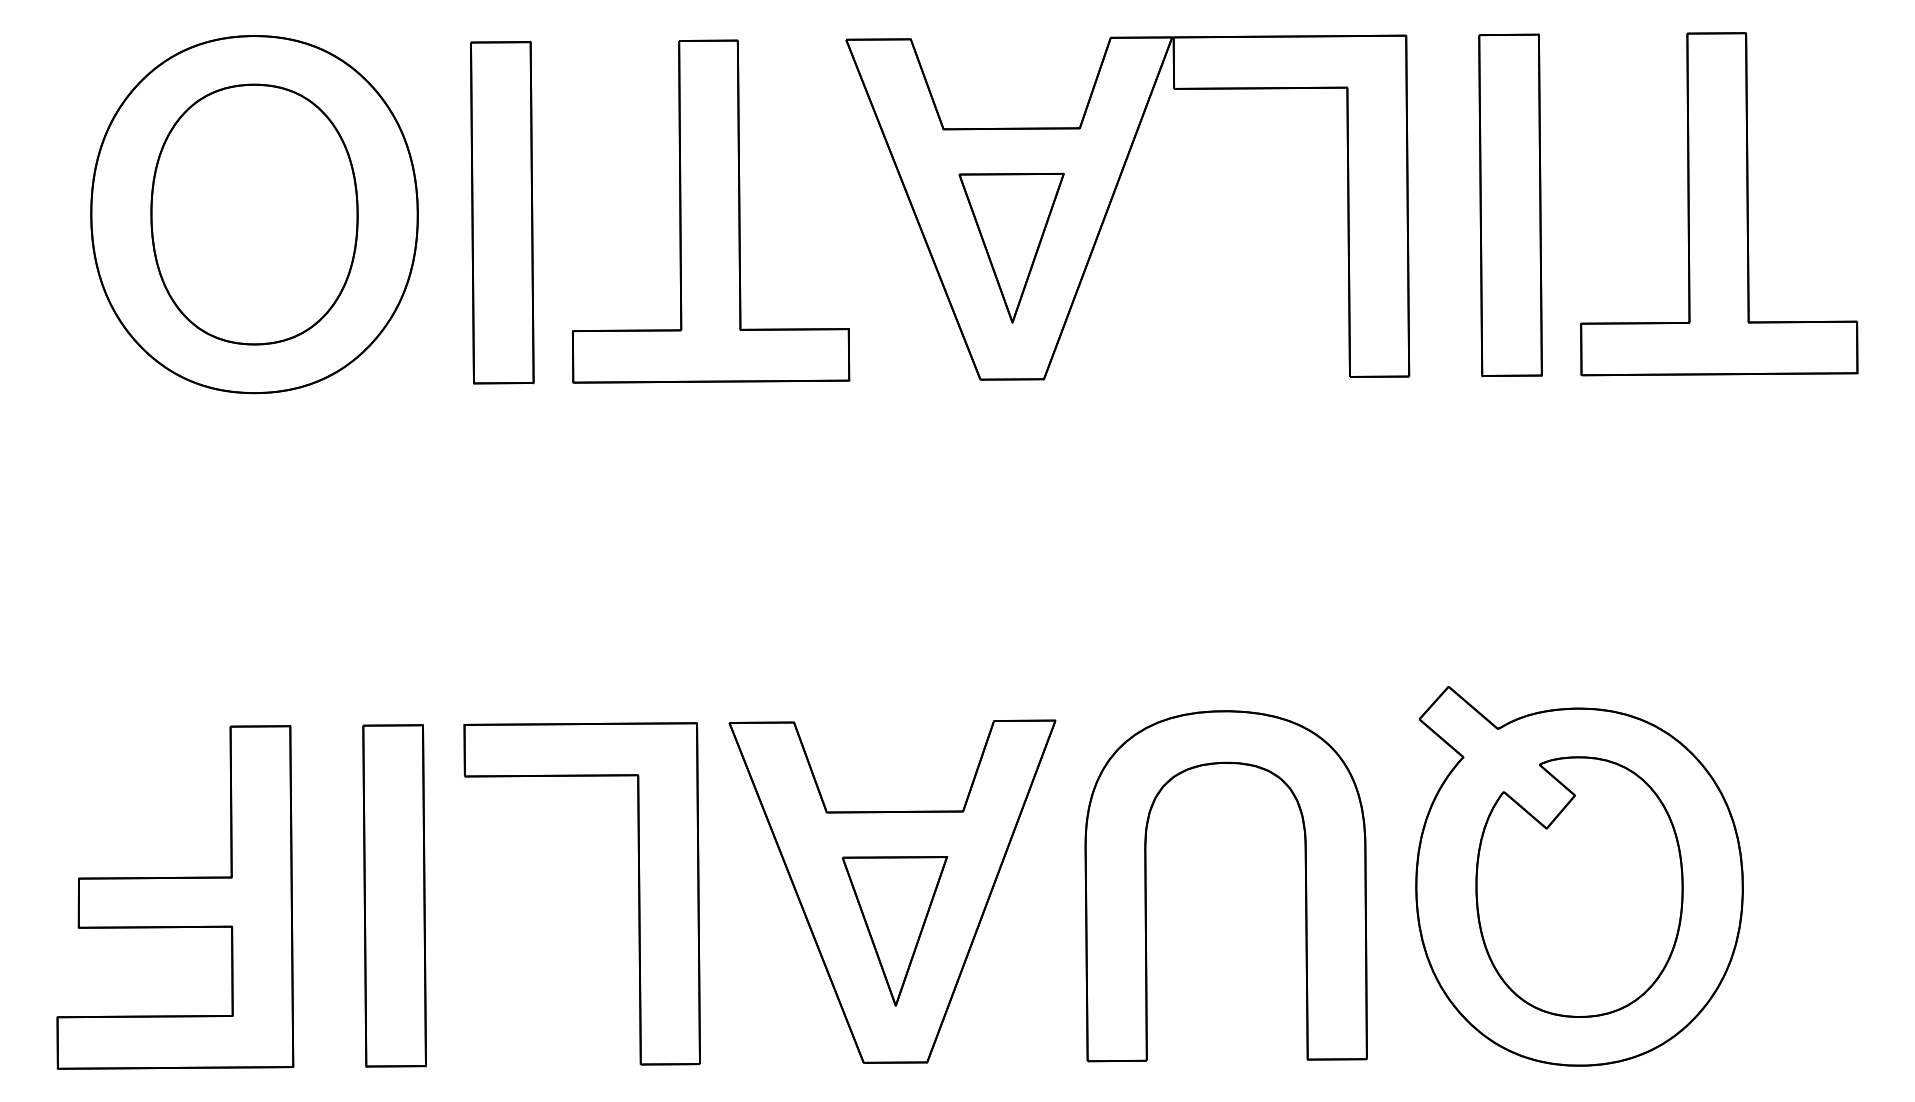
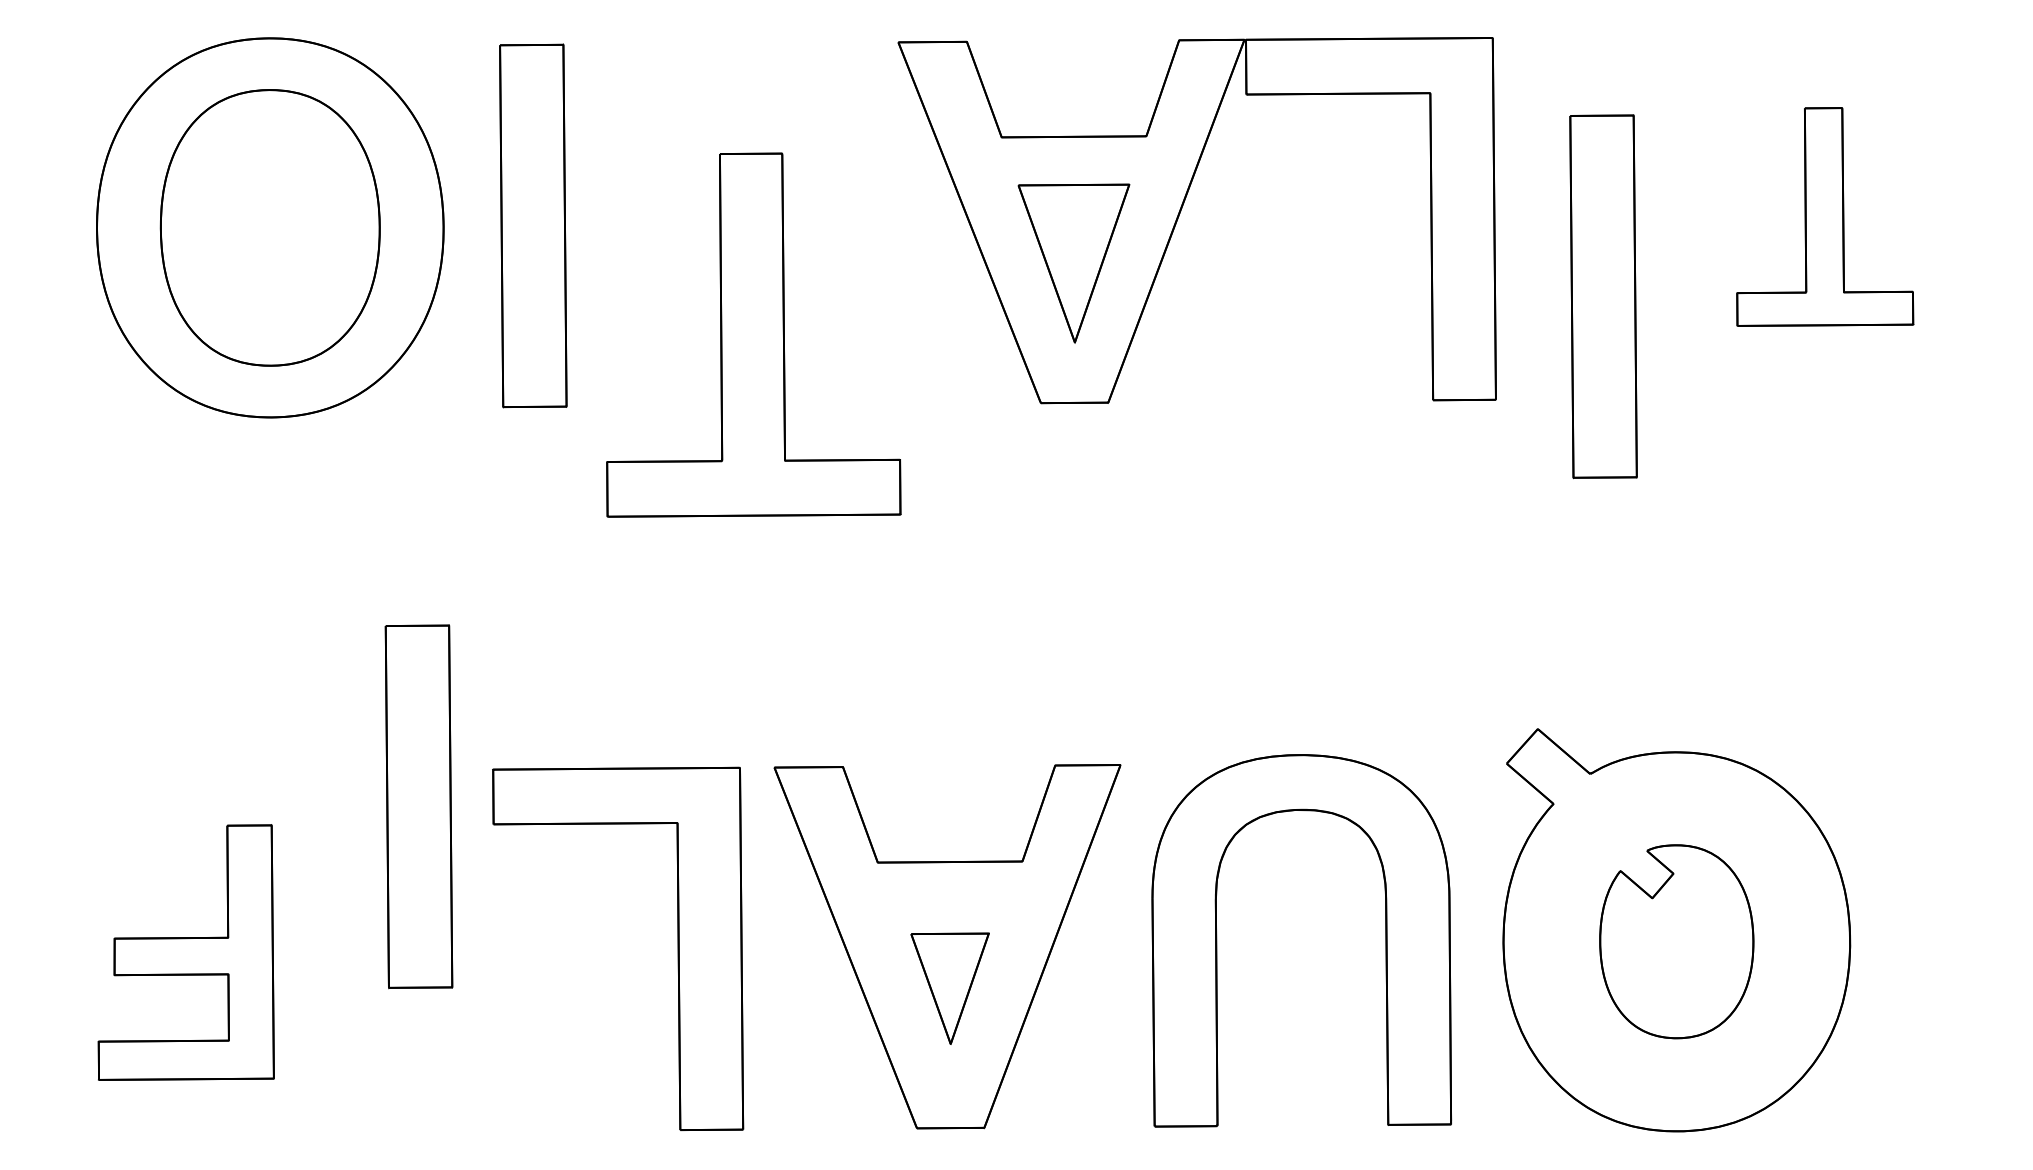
part: (1719, 204) -> (1825, 217), size x0.6
part: (1510, 205) -> (1603, 296), moved
part: (711, 211) -> (754, 335), moved
part: (1579, 886) -> (1676, 941), size x0.7
part: (394, 895) -> (418, 806), moved
part: (175, 896) -> (186, 951), size x0.7
part: (894, 931) -> (949, 988), size x0.7

